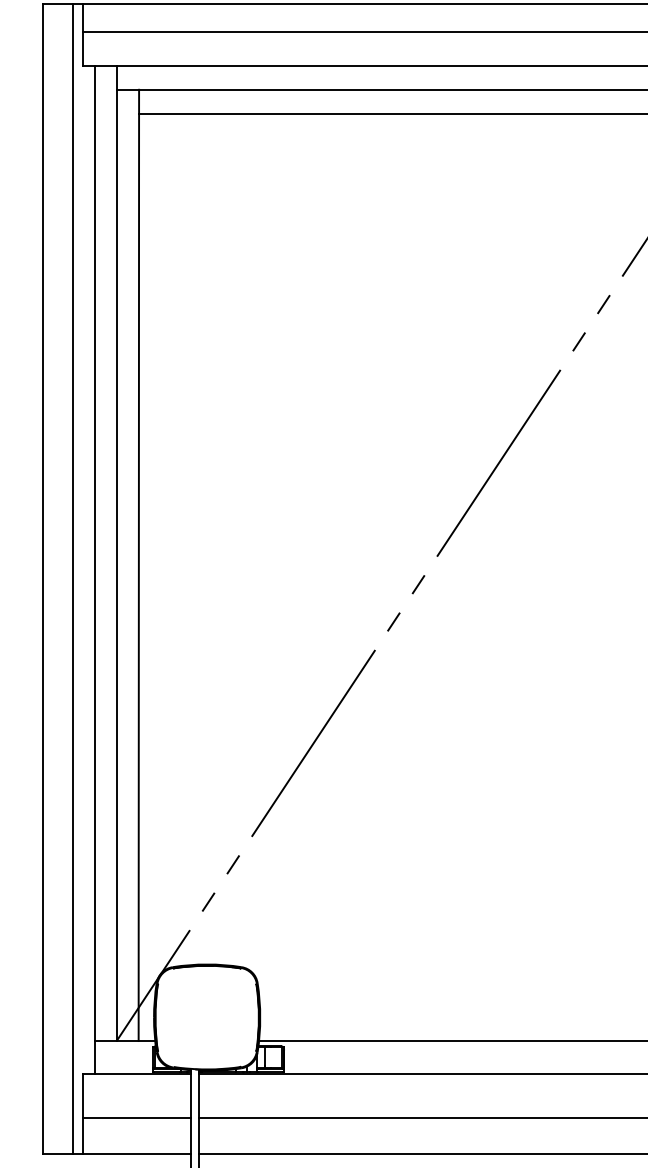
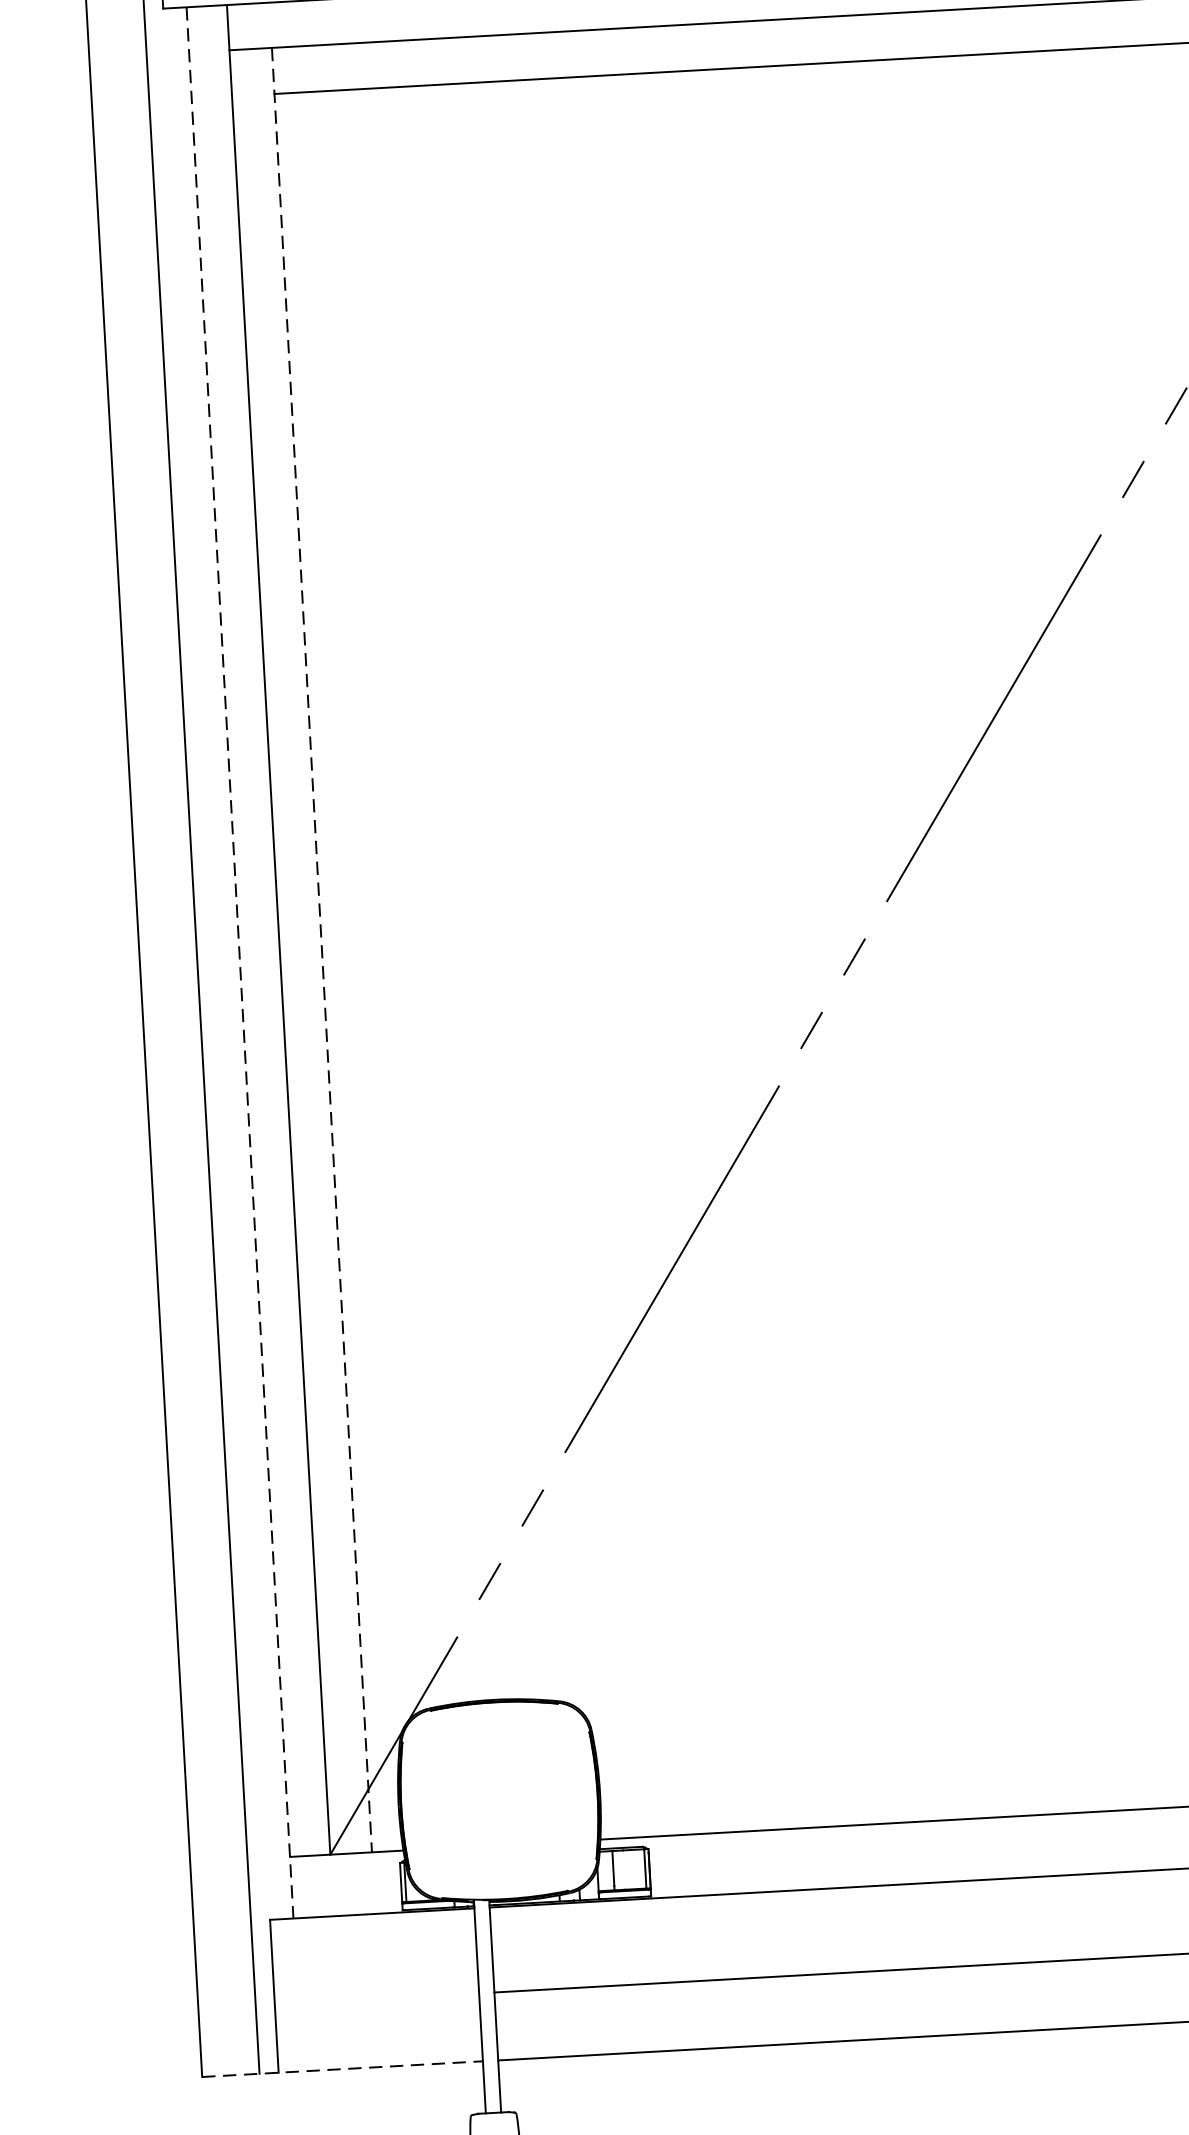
line: (138, 565) -> (321, 950), solid -> dashed
line: (95, 569) -> (240, 962), solid -> dashed
line: (136, 1118) -> (376, 1999), removed
line: (117, 1154) -> (343, 2069), solid -> dashed

